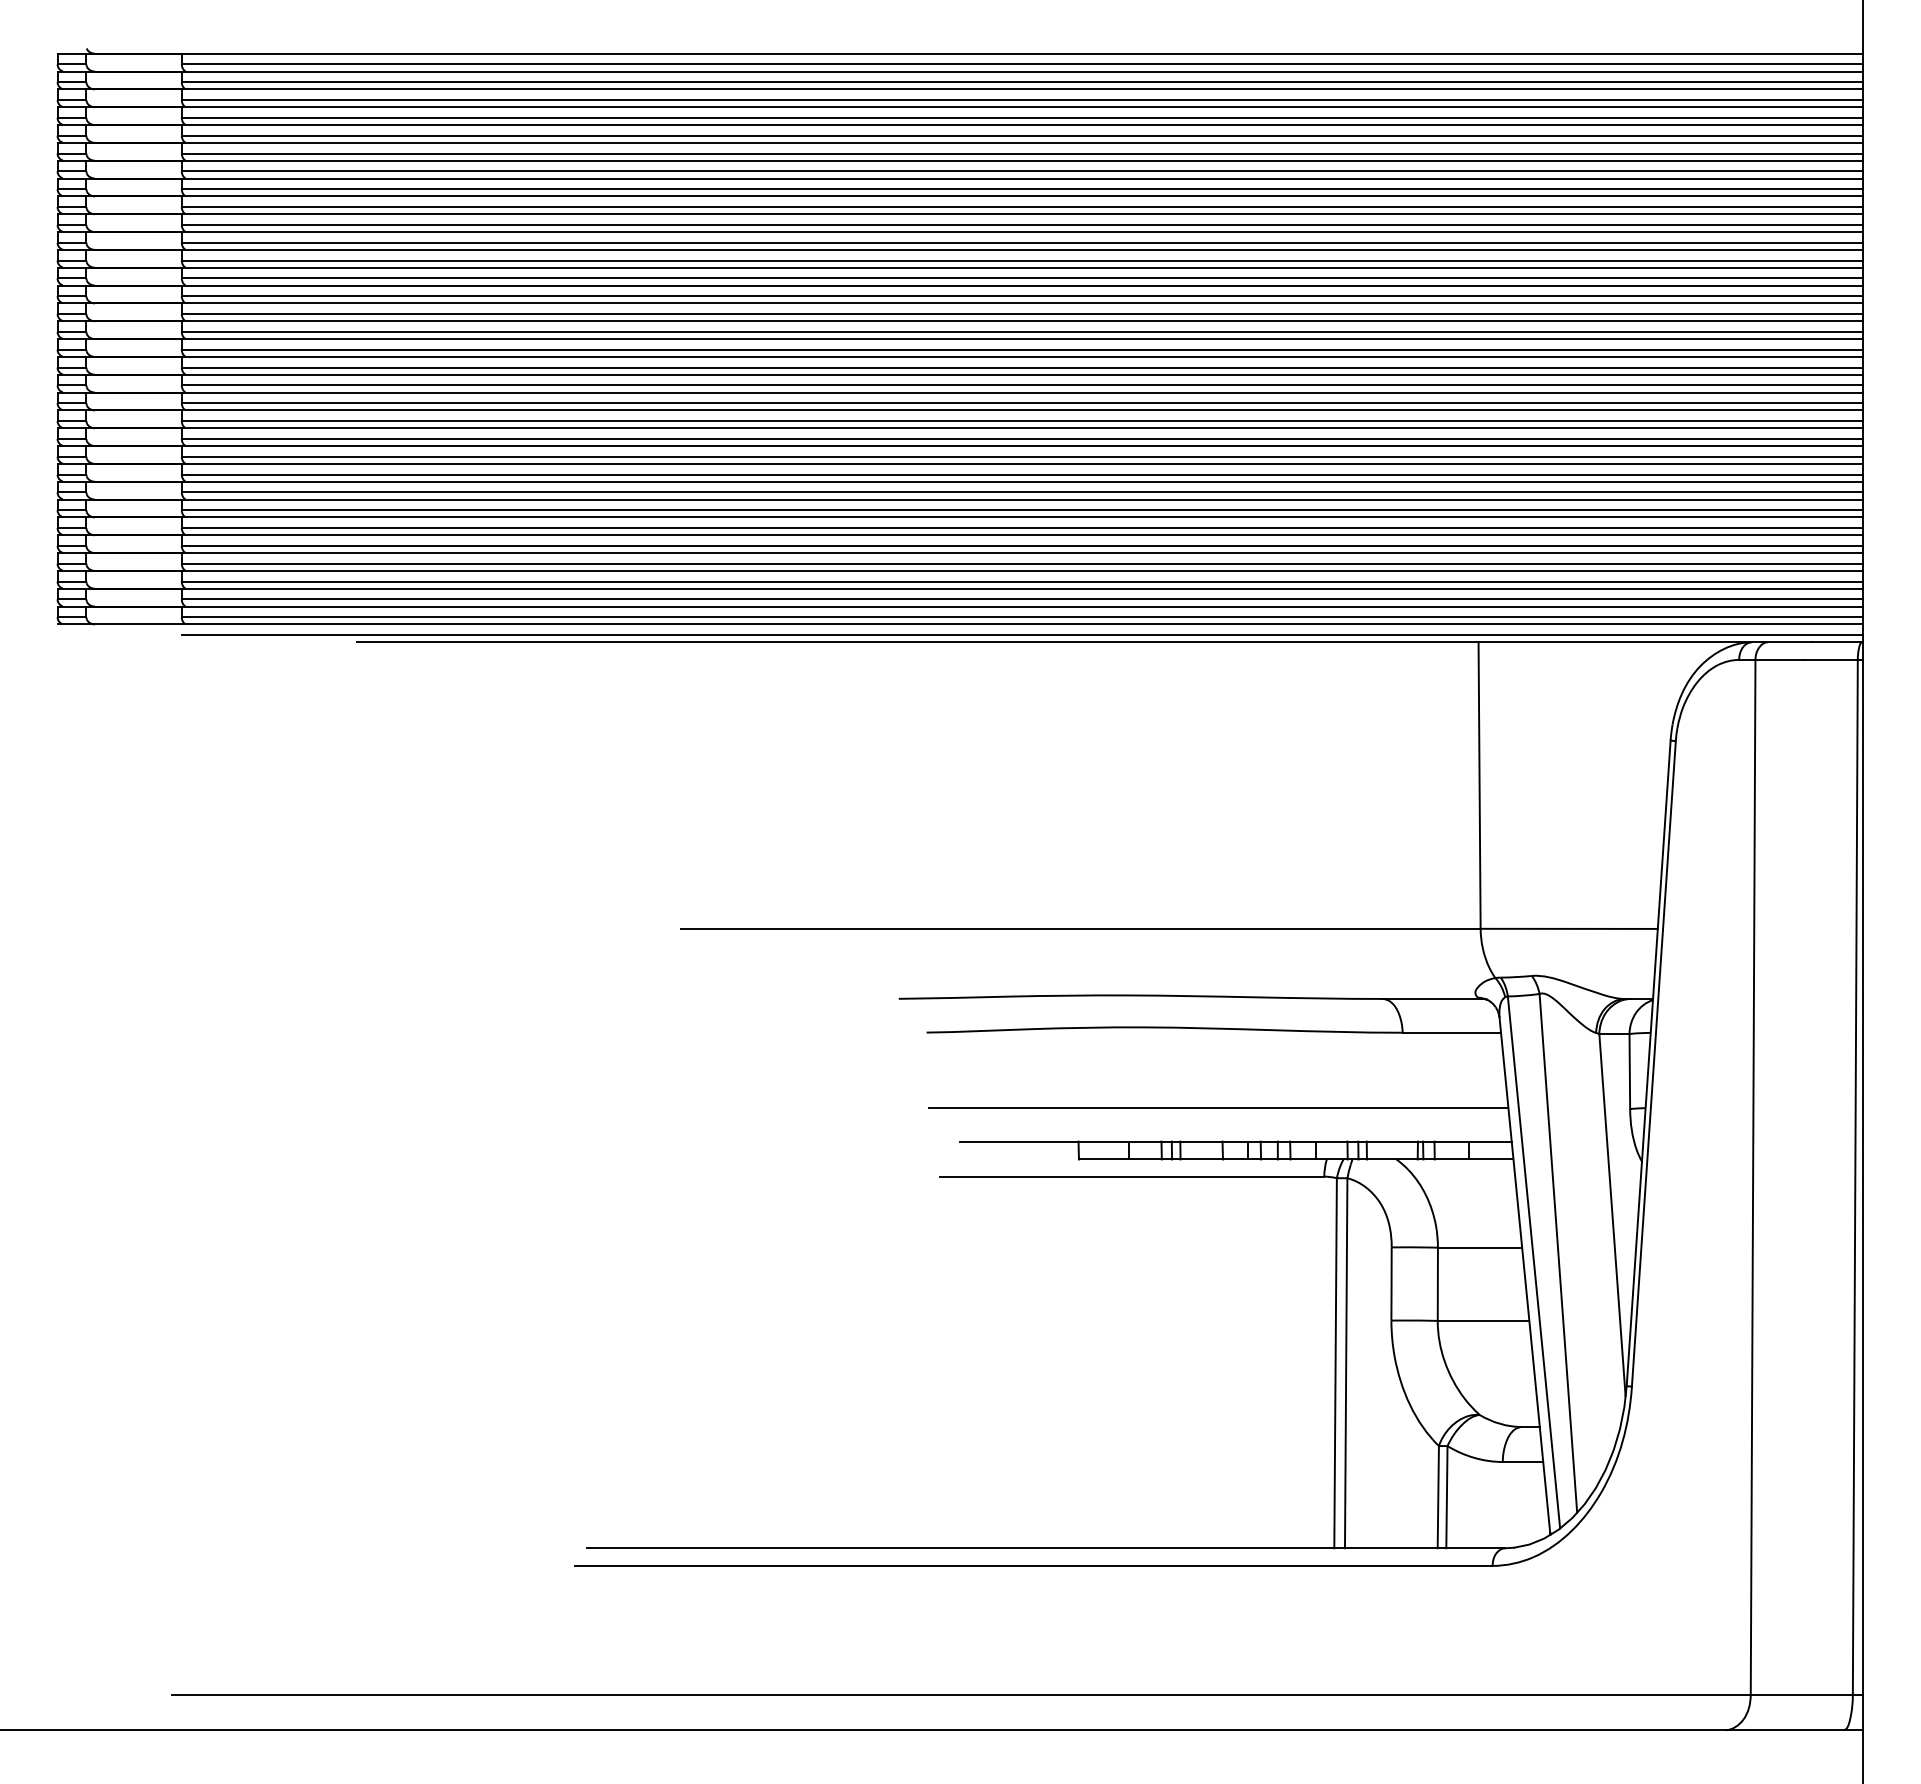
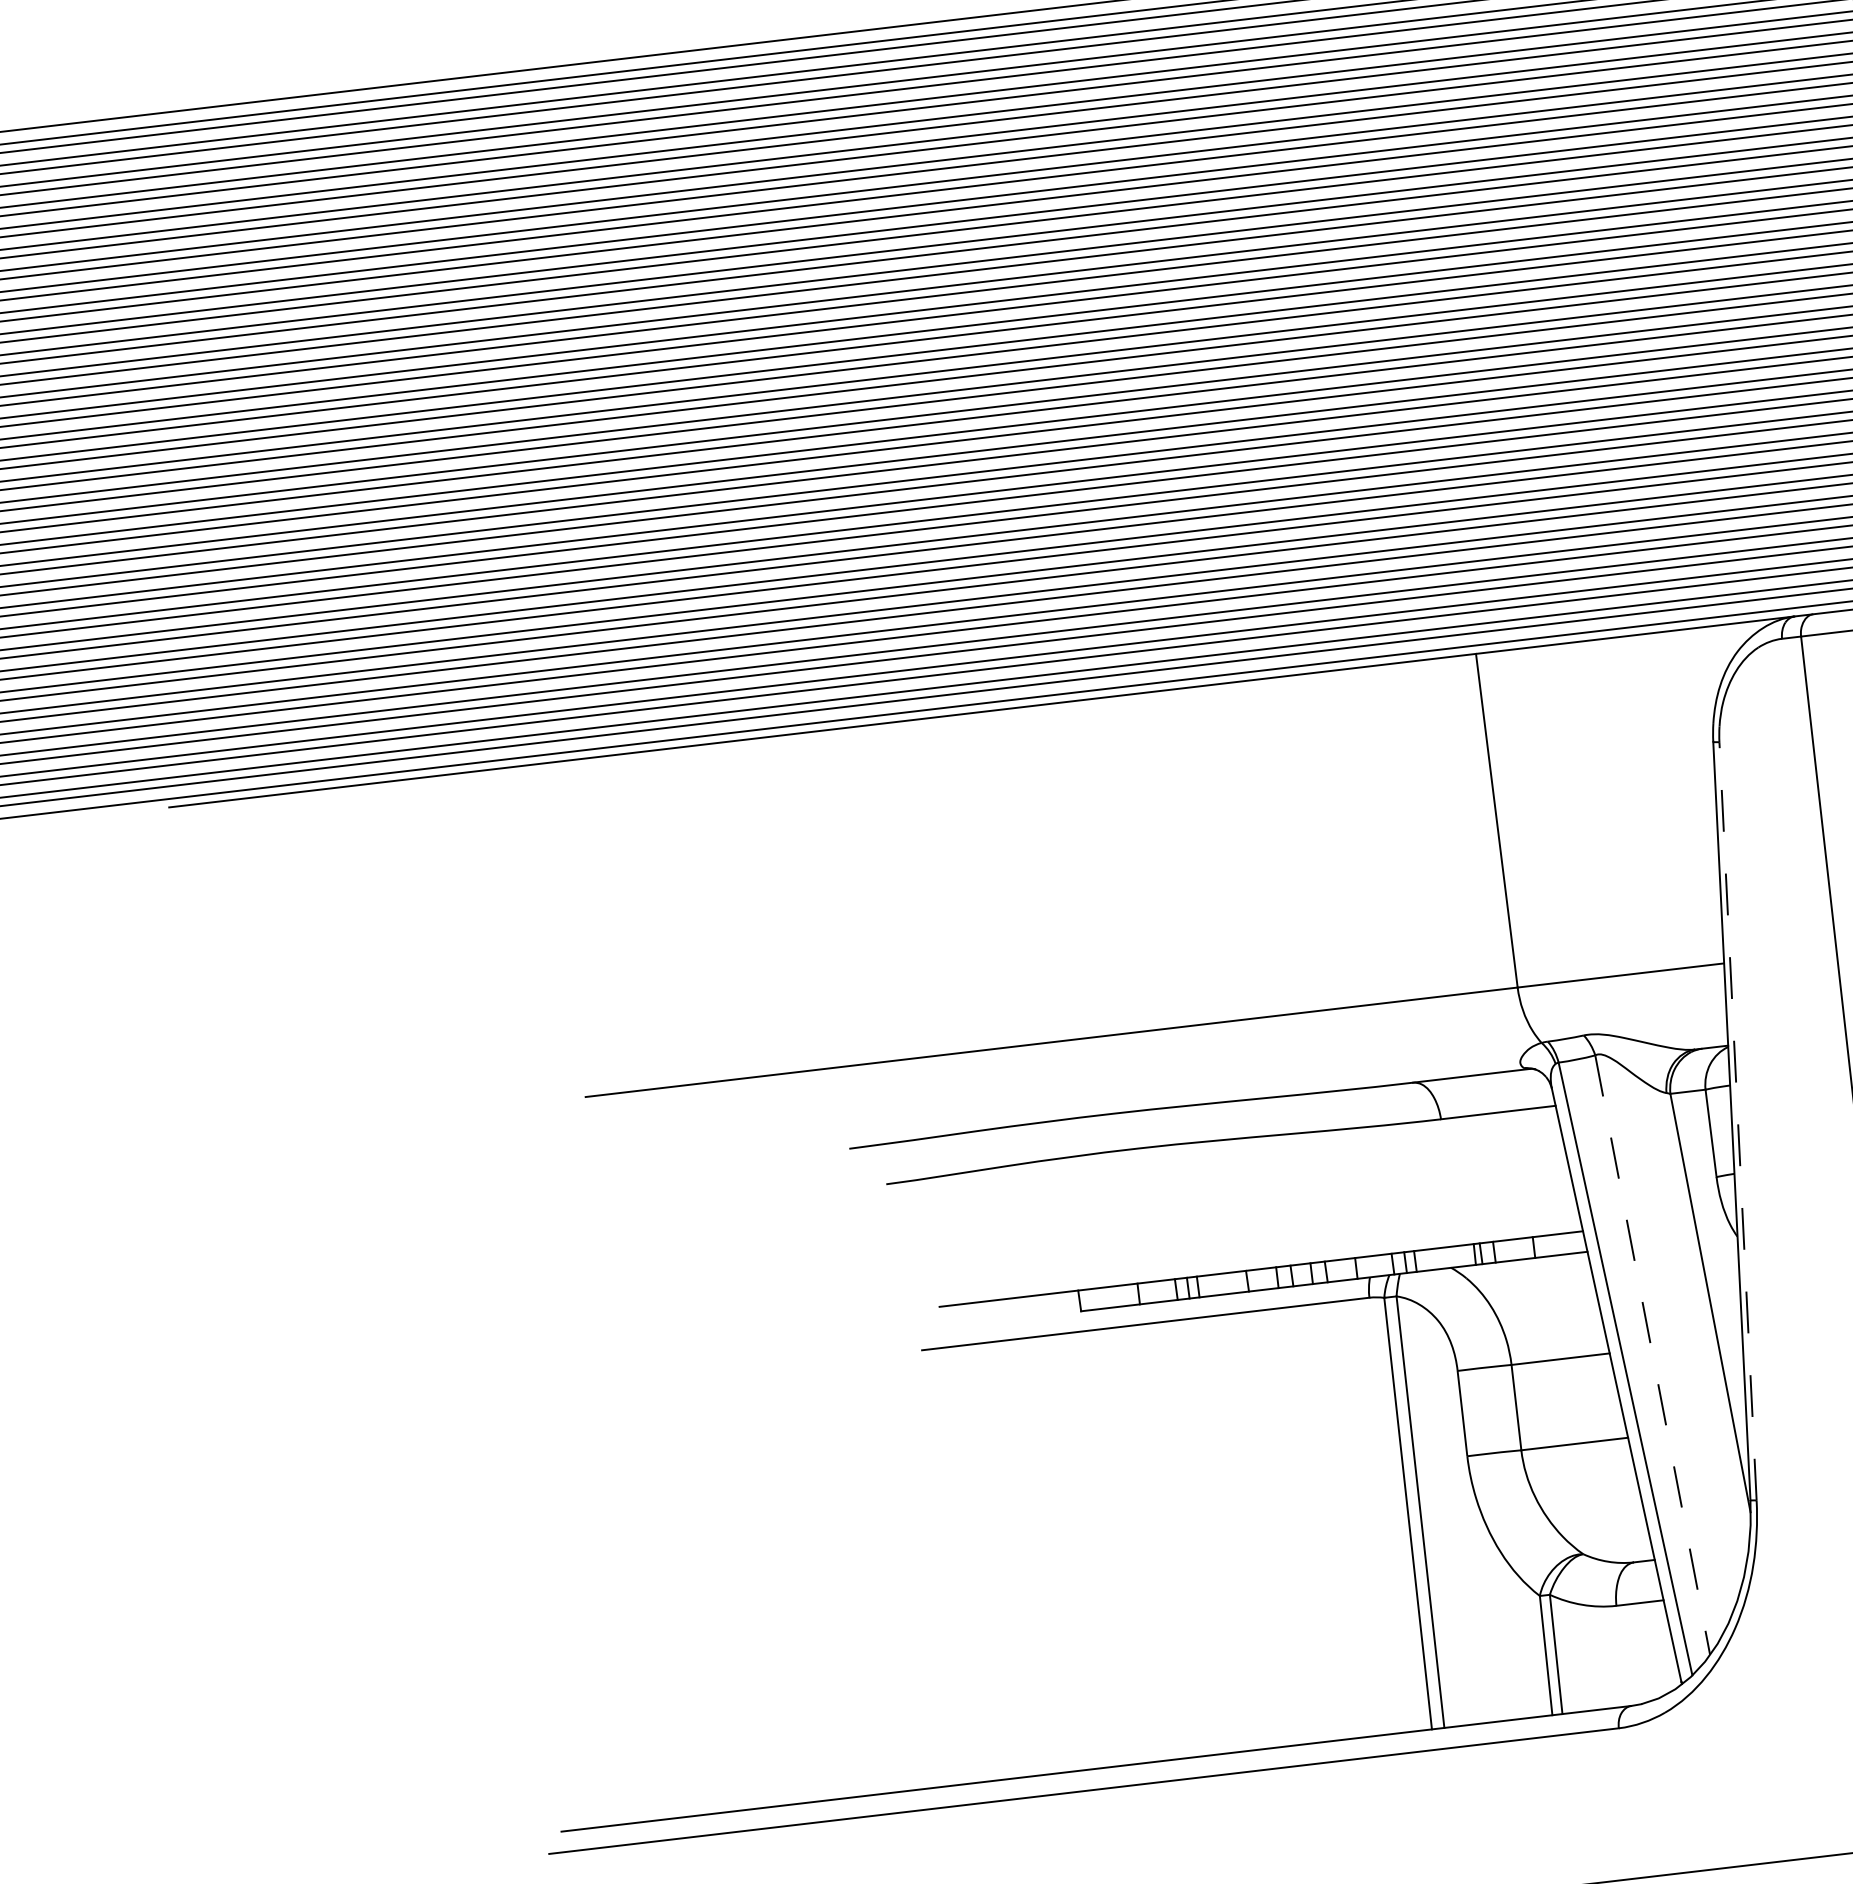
line: (1653, 1064) -> (1737, 1121), solid -> dashed
line: (1218, 1107) -> (1236, 1231), removed
line: (1558, 1253) -> (1652, 1355), solid -> dashed

